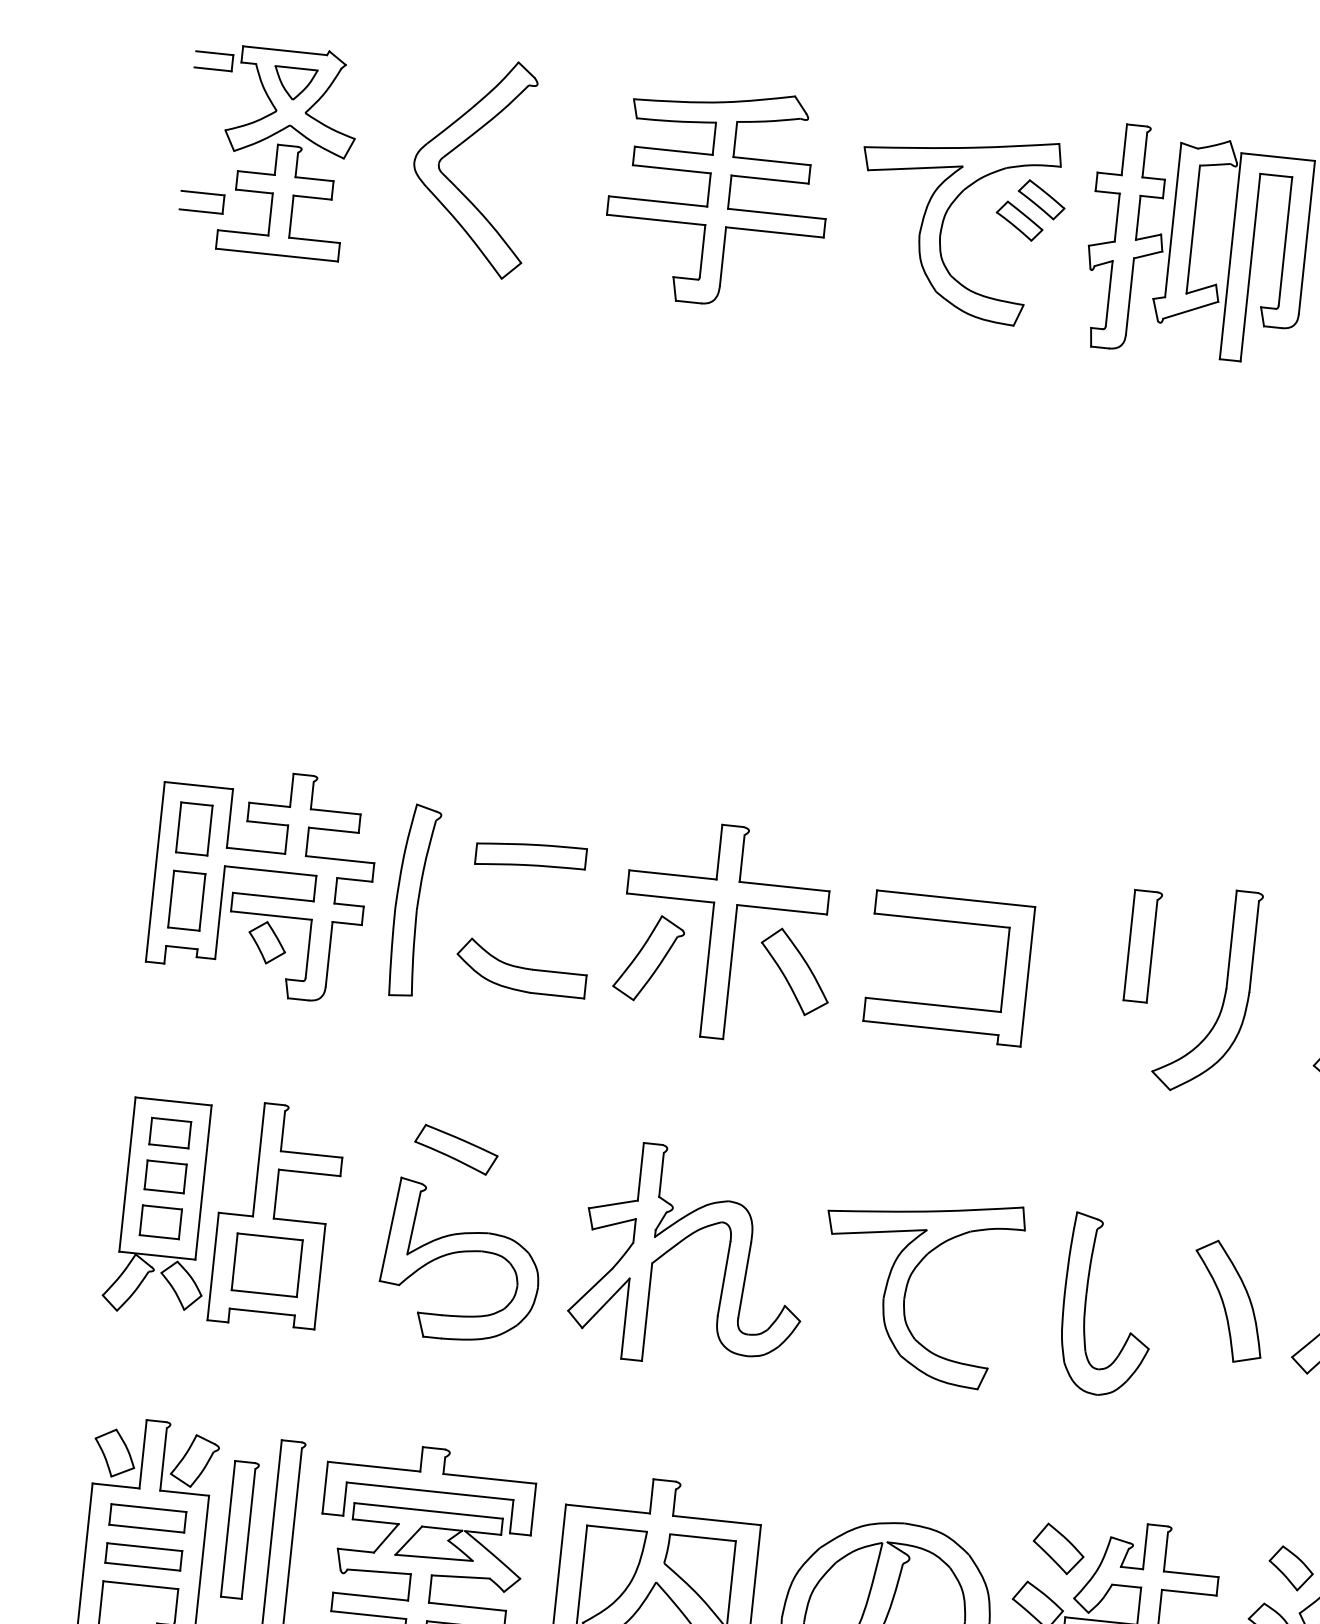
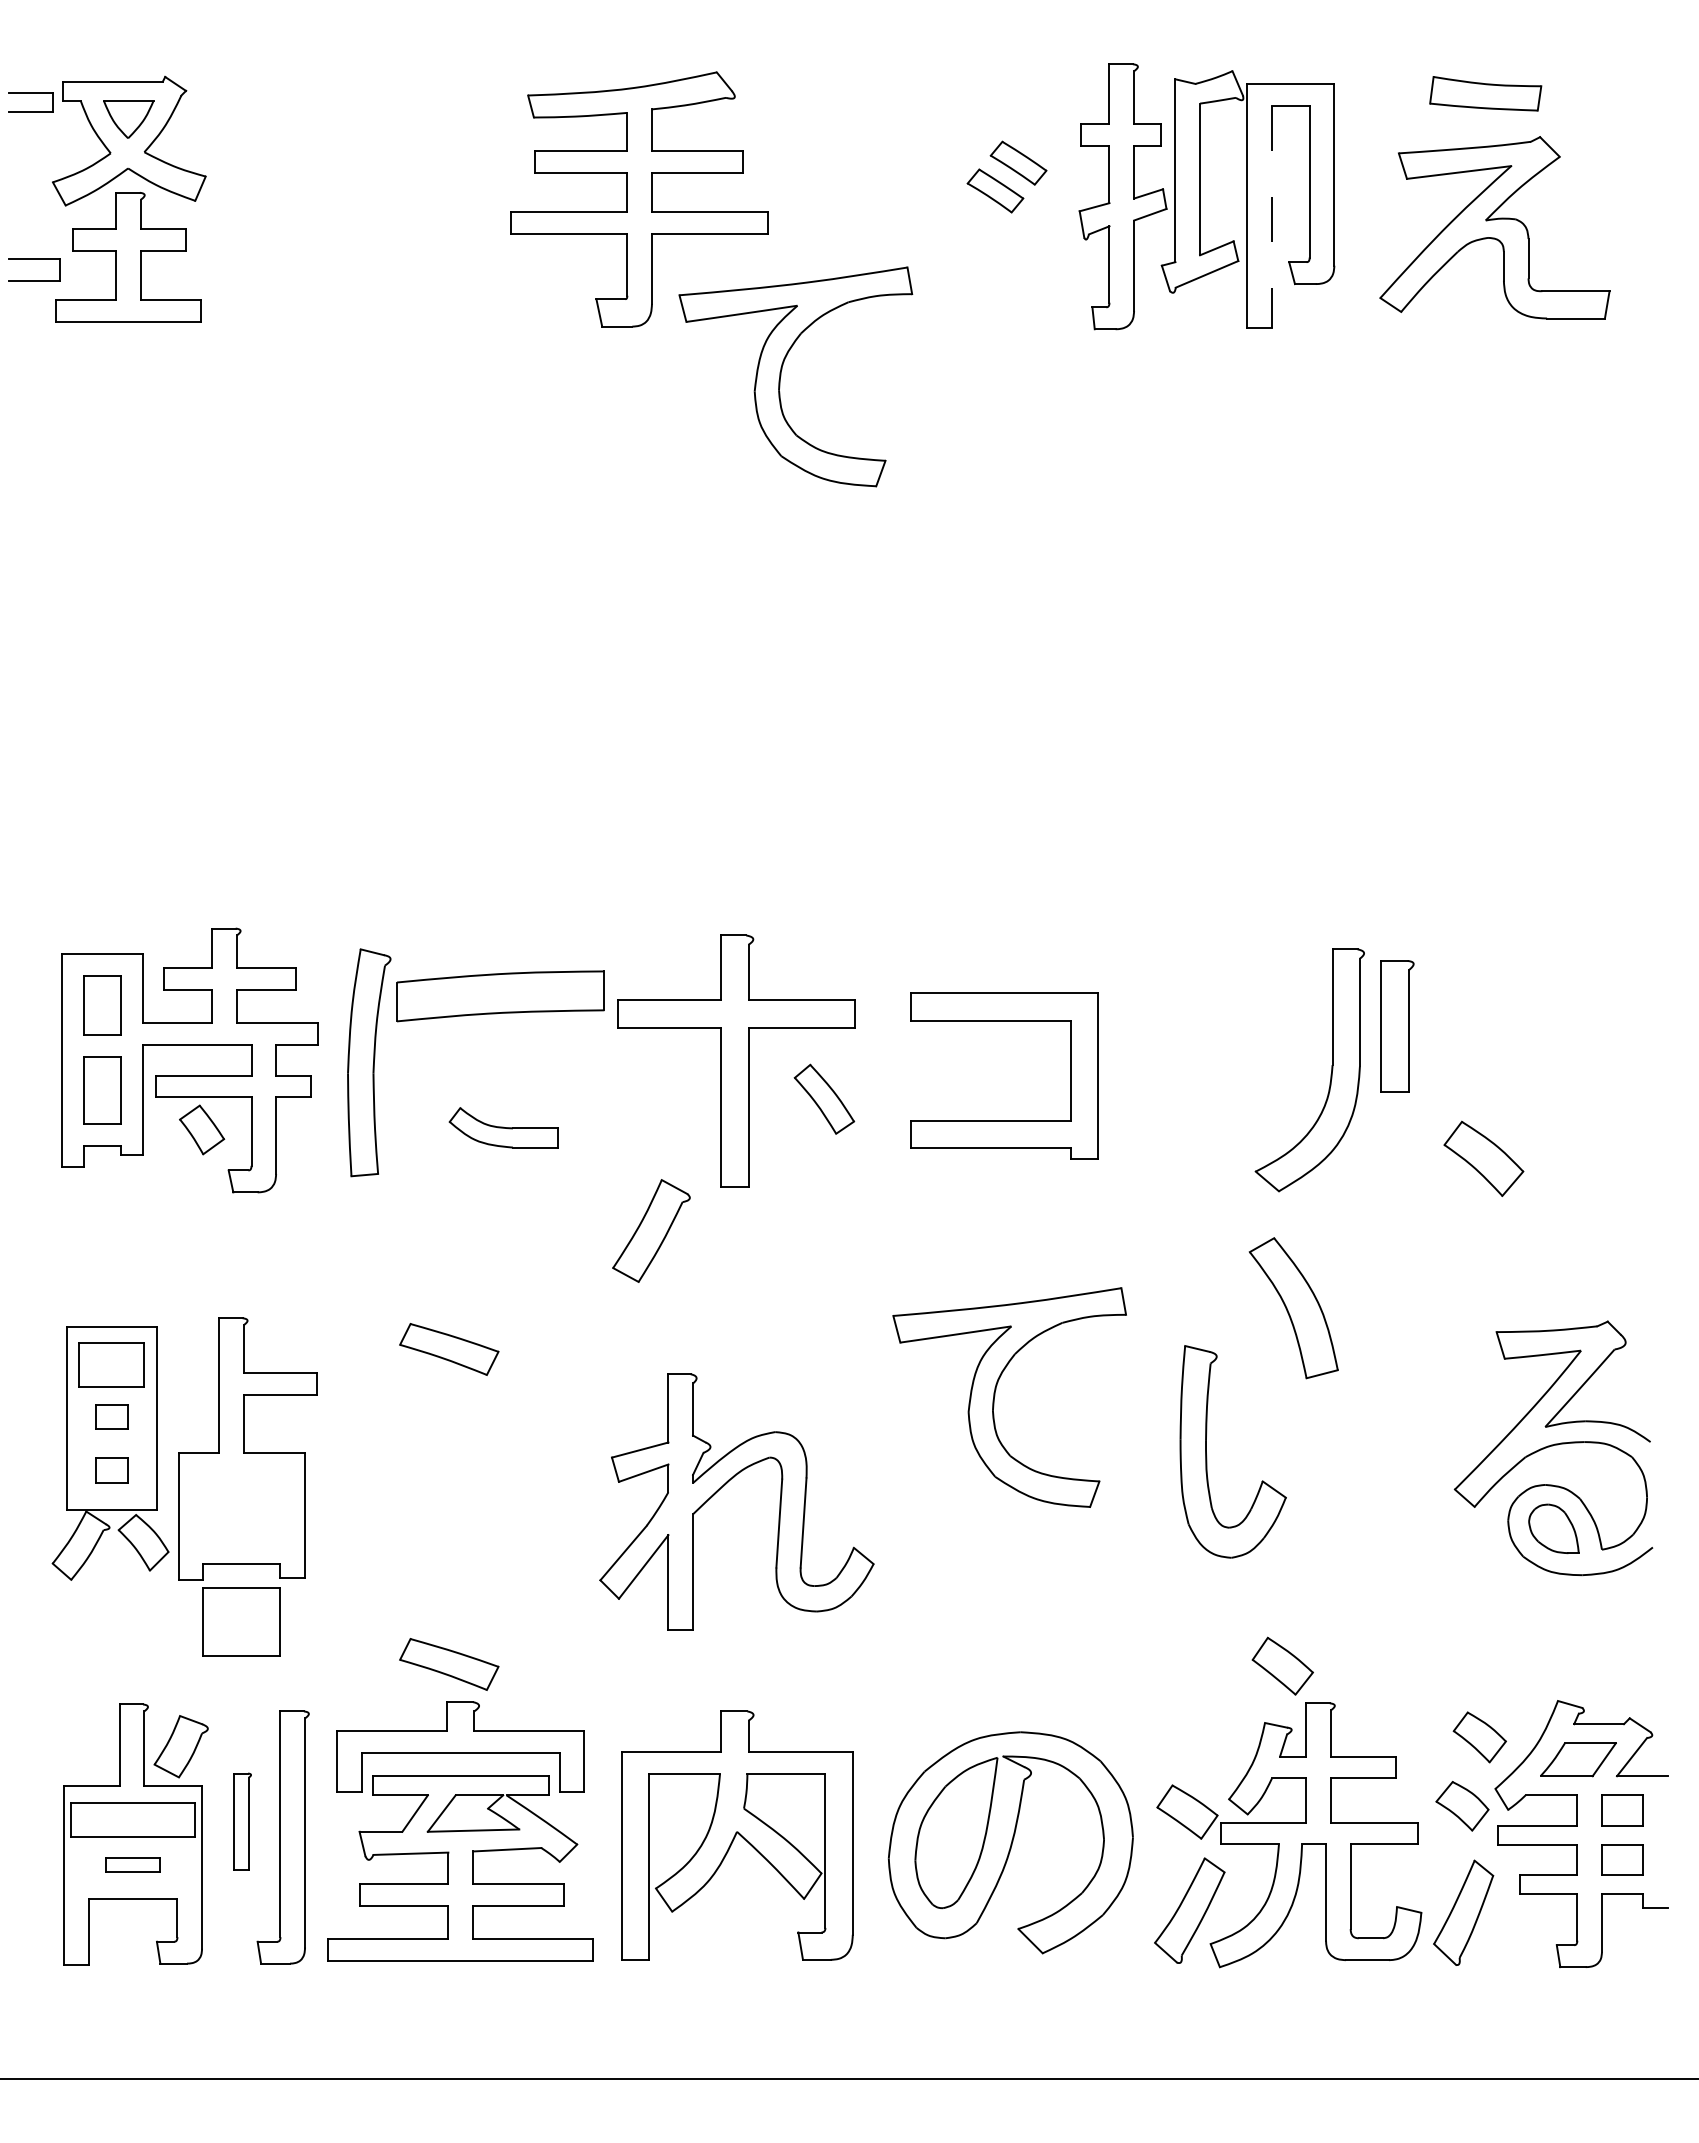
part: (457, 147) -> (327, 173), removed
part: (943, 224) -> (781, 376), moved
line: (1250, 268) -> (1271, 217), solid -> dashed
part: (530, 855) -> (500, 995), size x1.6
part: (1142, 946) -> (1397, 1026), moved
part: (648, 957) -> (651, 1230), moved
part: (521, 967) -> (503, 1127), size x0.7
part: (794, 972) -> (824, 1099), size x0.7
part: (170, 1132) -> (111, 1364), size x1.4
part: (165, 1176) -> (111, 1416), size x0.7
part: (160, 1222) -> (111, 1470), size x0.7
part: (681, 1242) -> (724, 1486), moved
part: (461, 1252) -> (468, 1469), removed
part: (267, 1264) -> (241, 1621), moved
part: (907, 1287) -> (995, 1396), moved
part: (1228, 1301) -> (1293, 1308), moved
part: (428, 1415) -> (449, 1664), added
part: (115, 1452) -> (86, 1746), removed
part: (147, 1518) -> (132, 1819), size x1.4
part: (240, 1529) -> (242, 1821), size x0.6
part: (1058, 1548) -> (1282, 1665), moved
part: (143, 1557) -> (132, 1865), size x0.6

